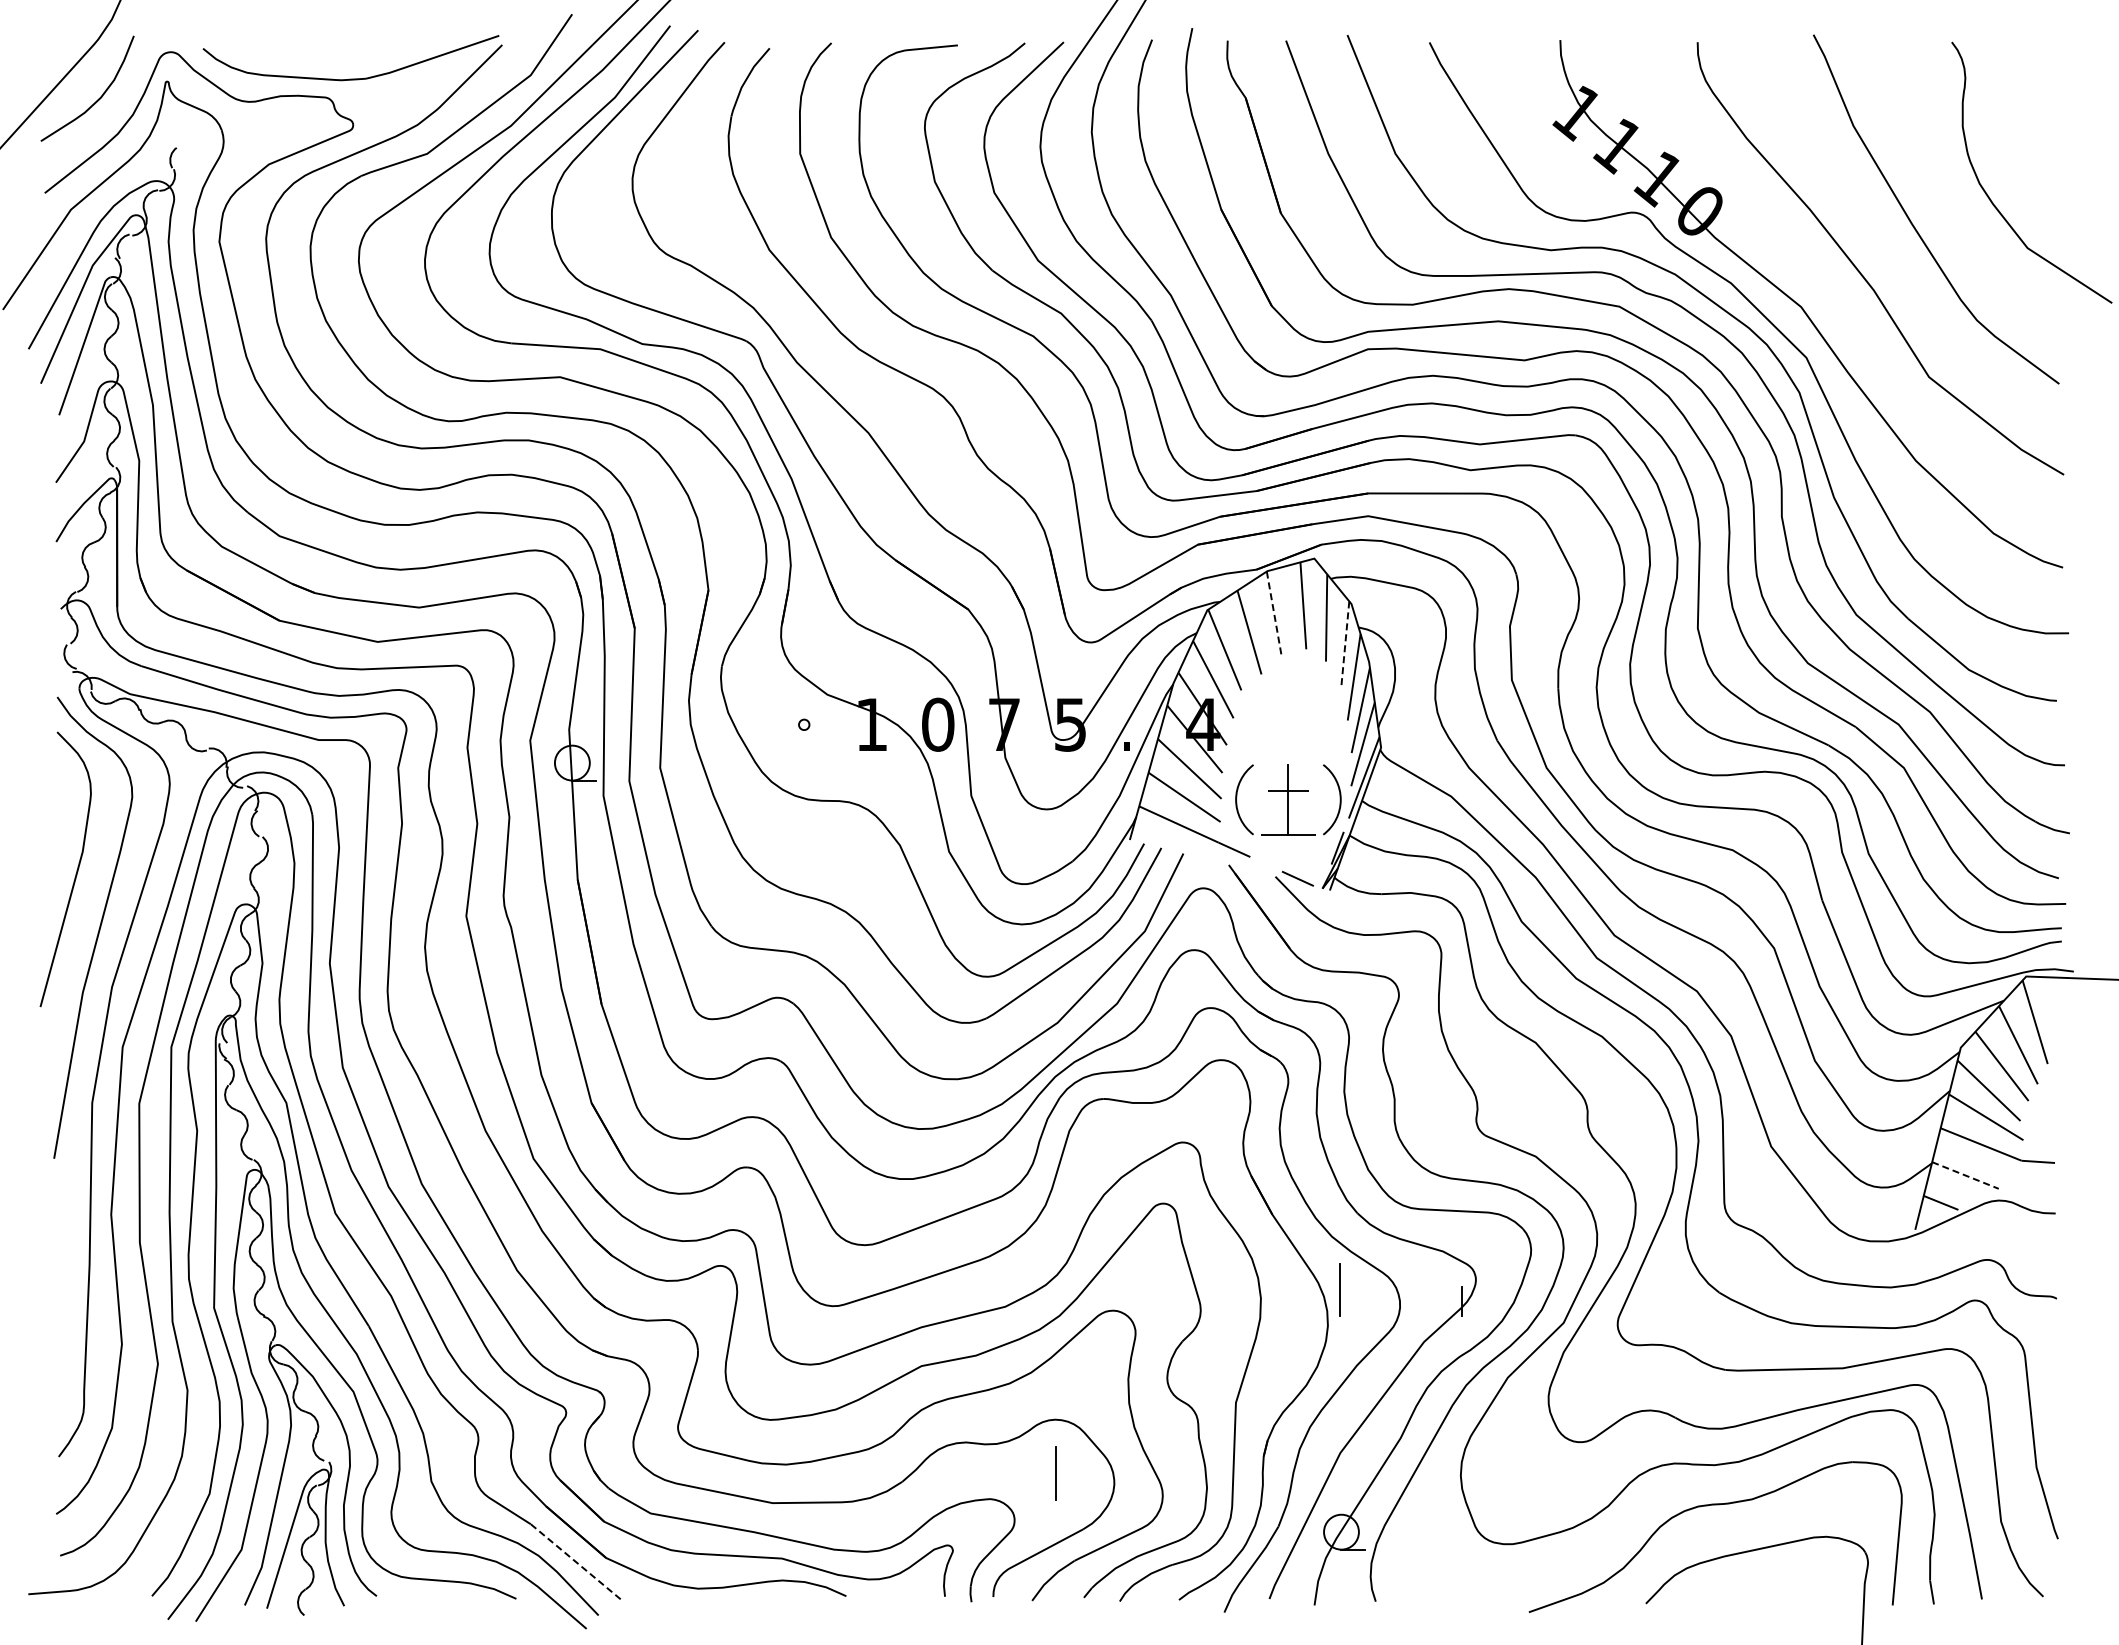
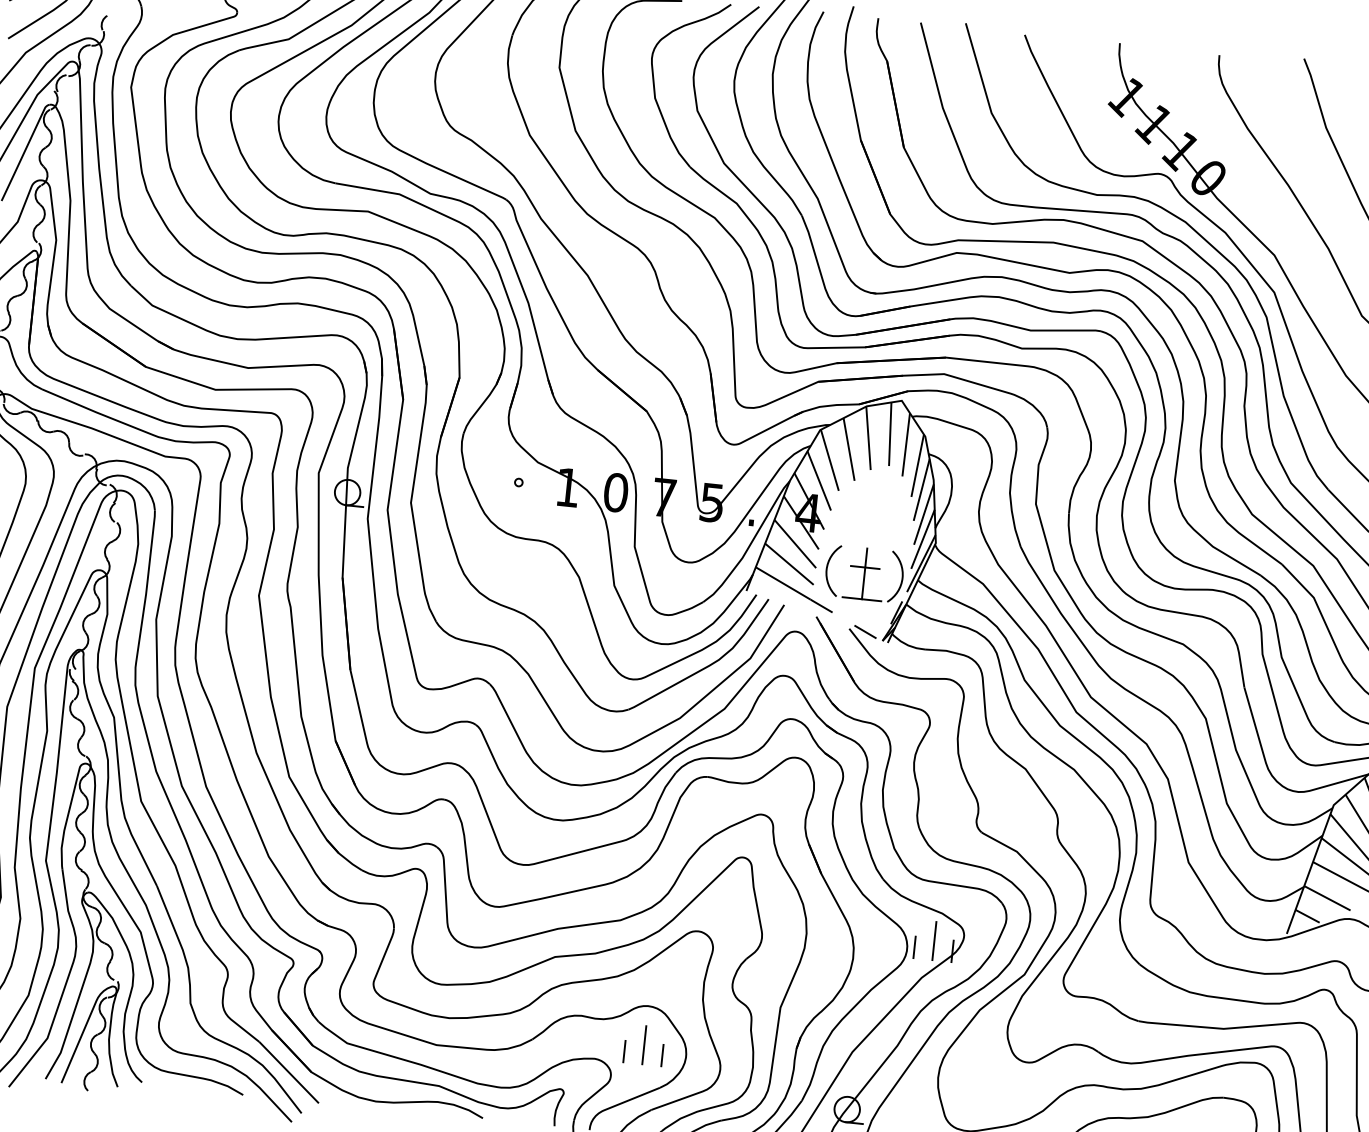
line: (1274, 614) -> (868, 438), dashed -> solid
line: (1345, 644) -> (917, 465), dashed -> solid
line: (1965, 1175) -> (1327, 898), dashed -> solid
line: (1339, 1289) -> (933, 940), moved
line: (1410, 1301) -> (914, 947), added
line: (1029, 1484) -> (624, 1051), added
line: (1081, 1484) -> (662, 1055), added
line: (575, 1561) -> (288, 1072), dashed -> solid

